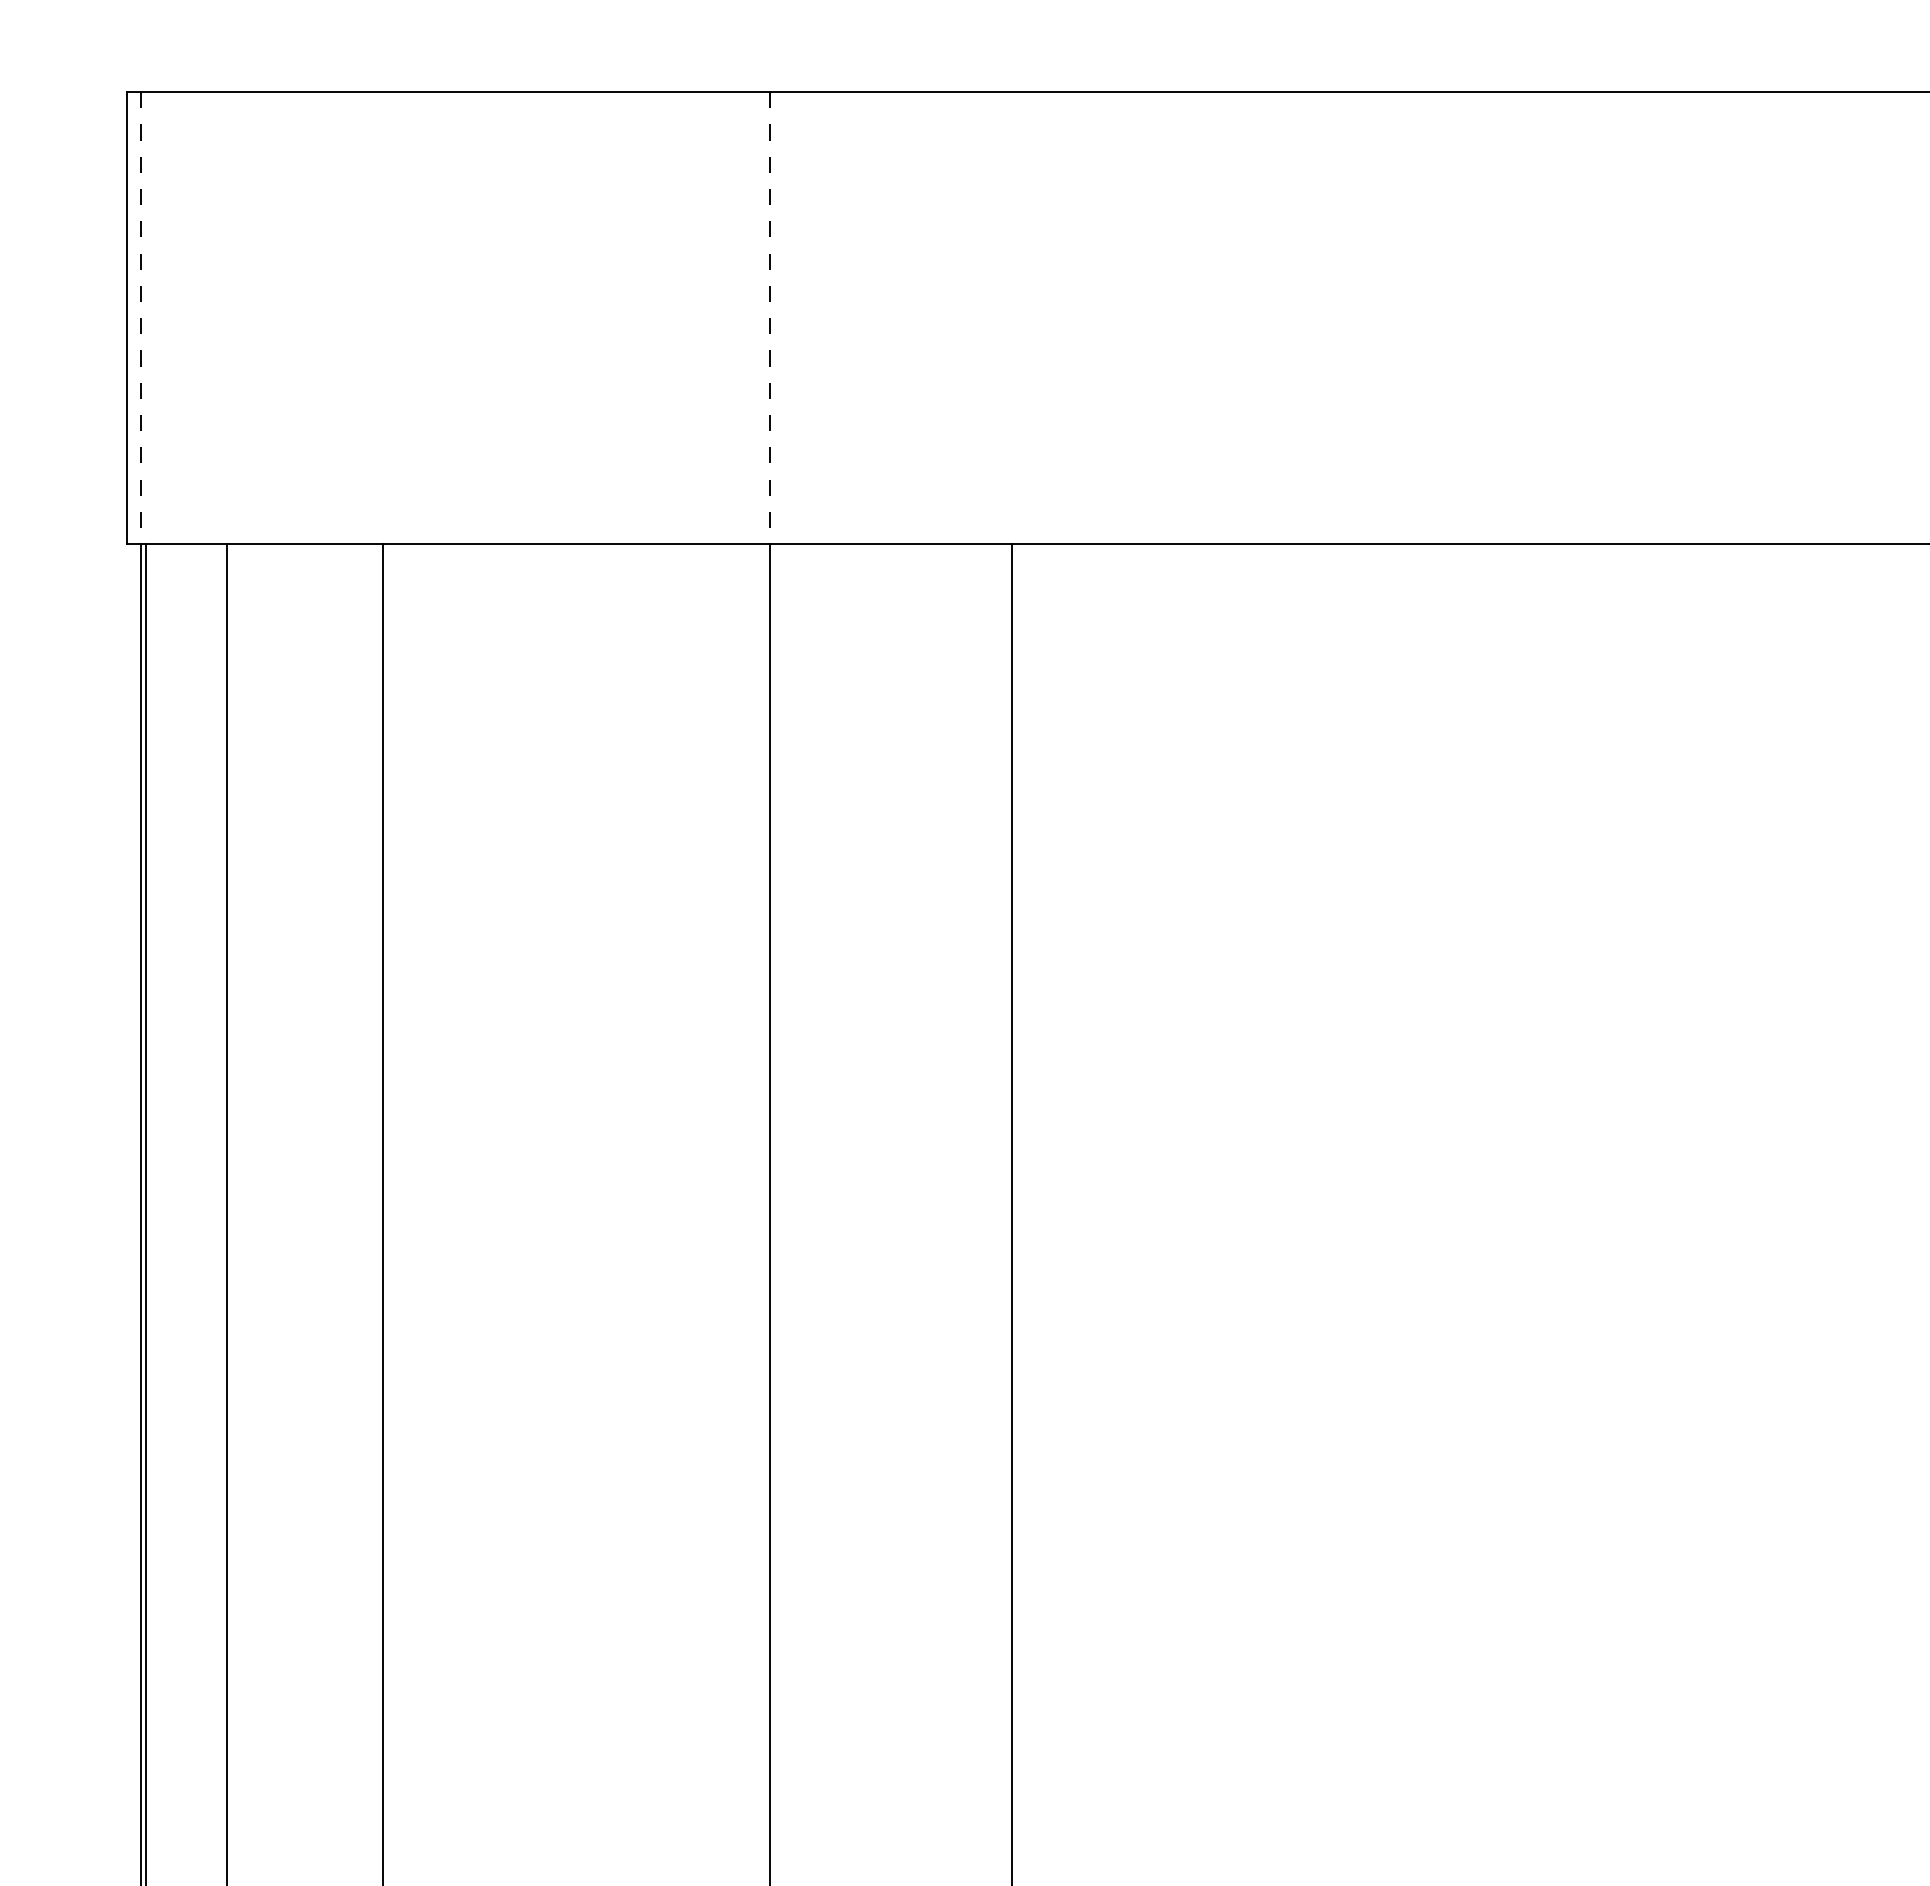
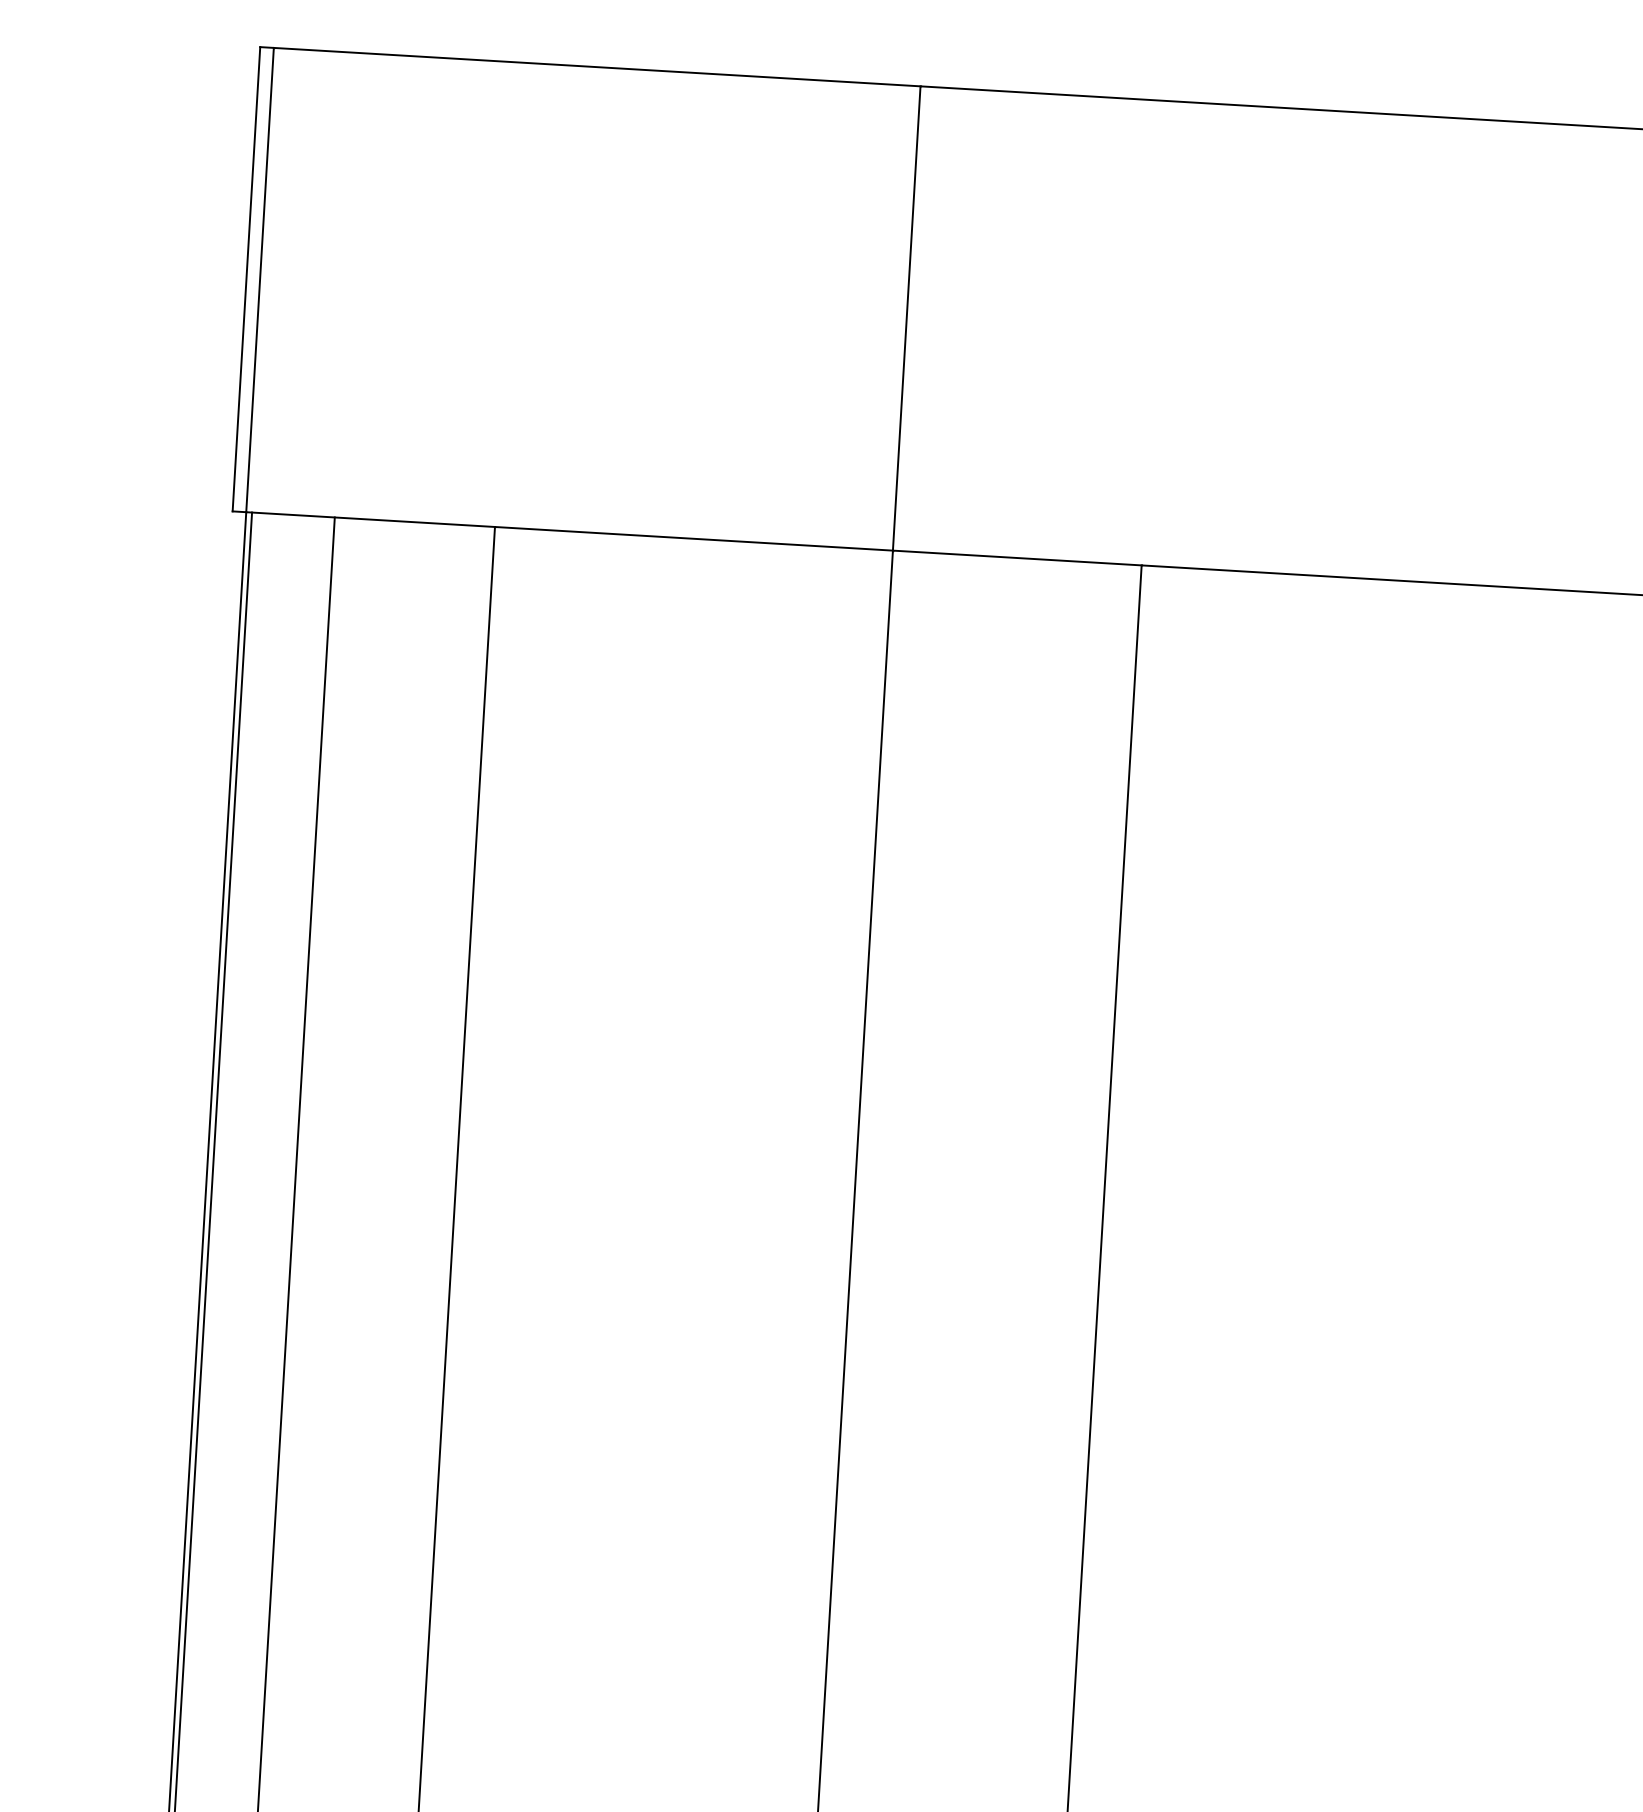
line: (140, 318) -> (259, 280), dashed -> solid
line: (770, 318) -> (907, 318), dashed -> solid

